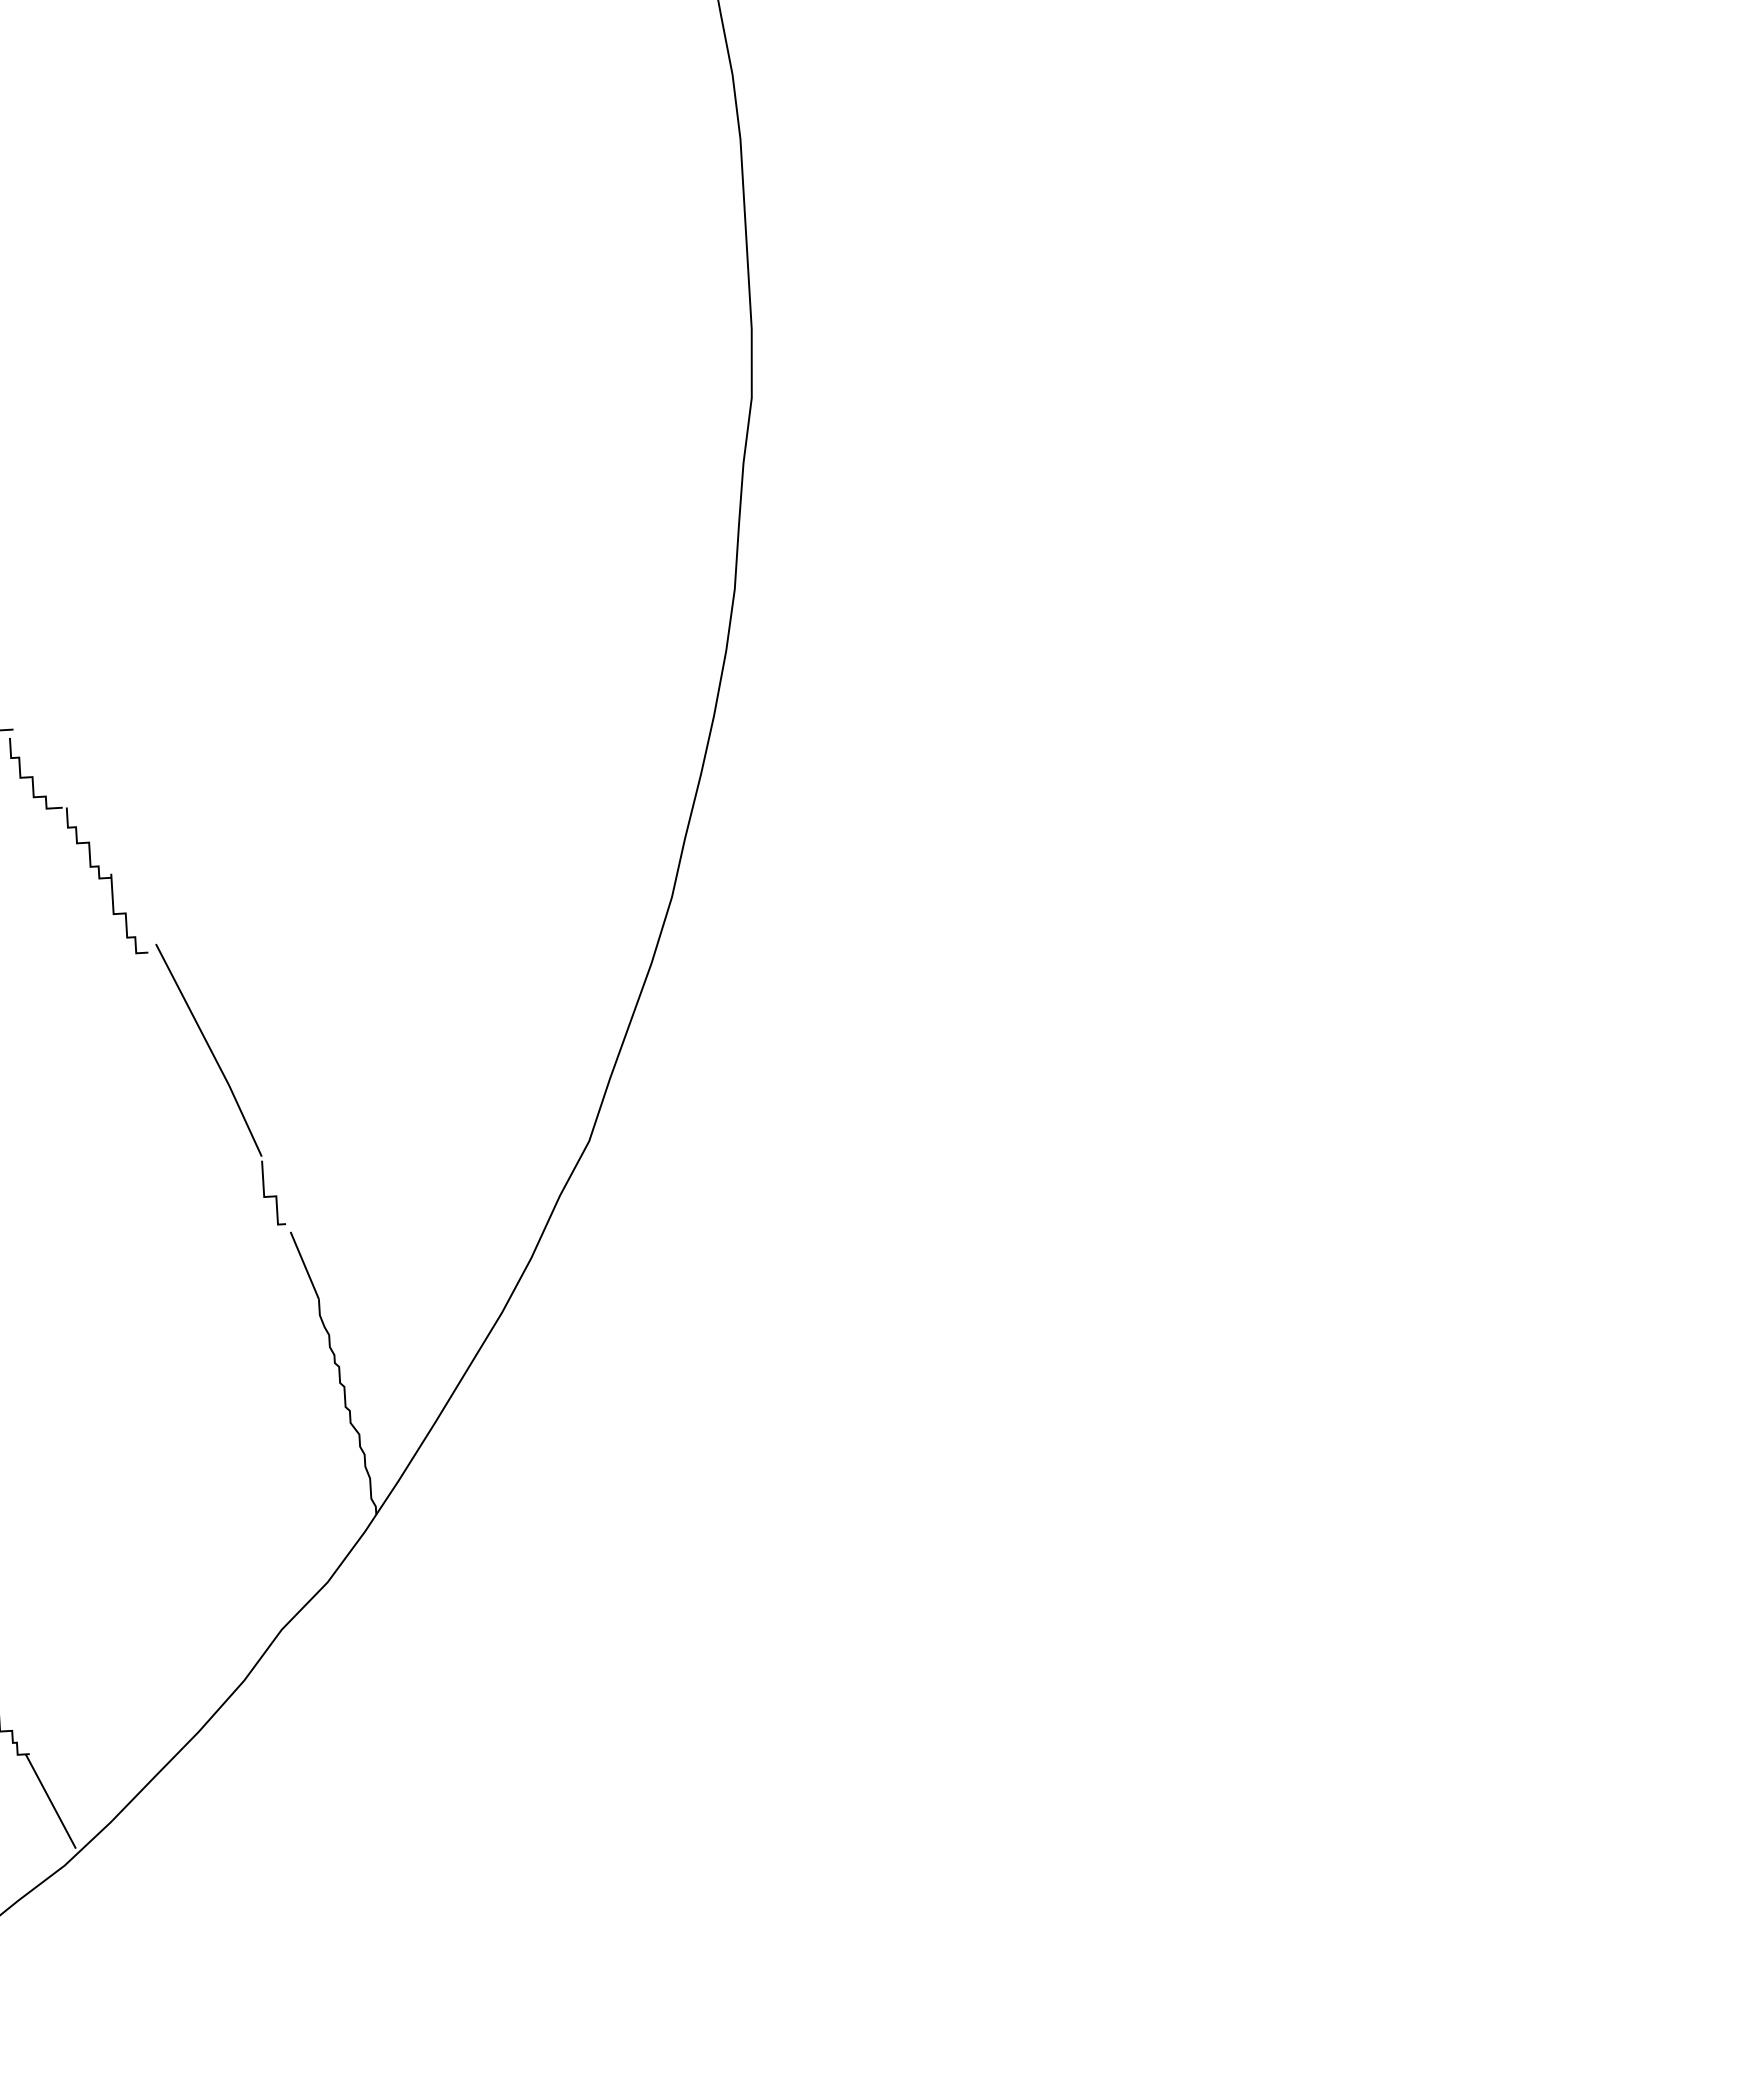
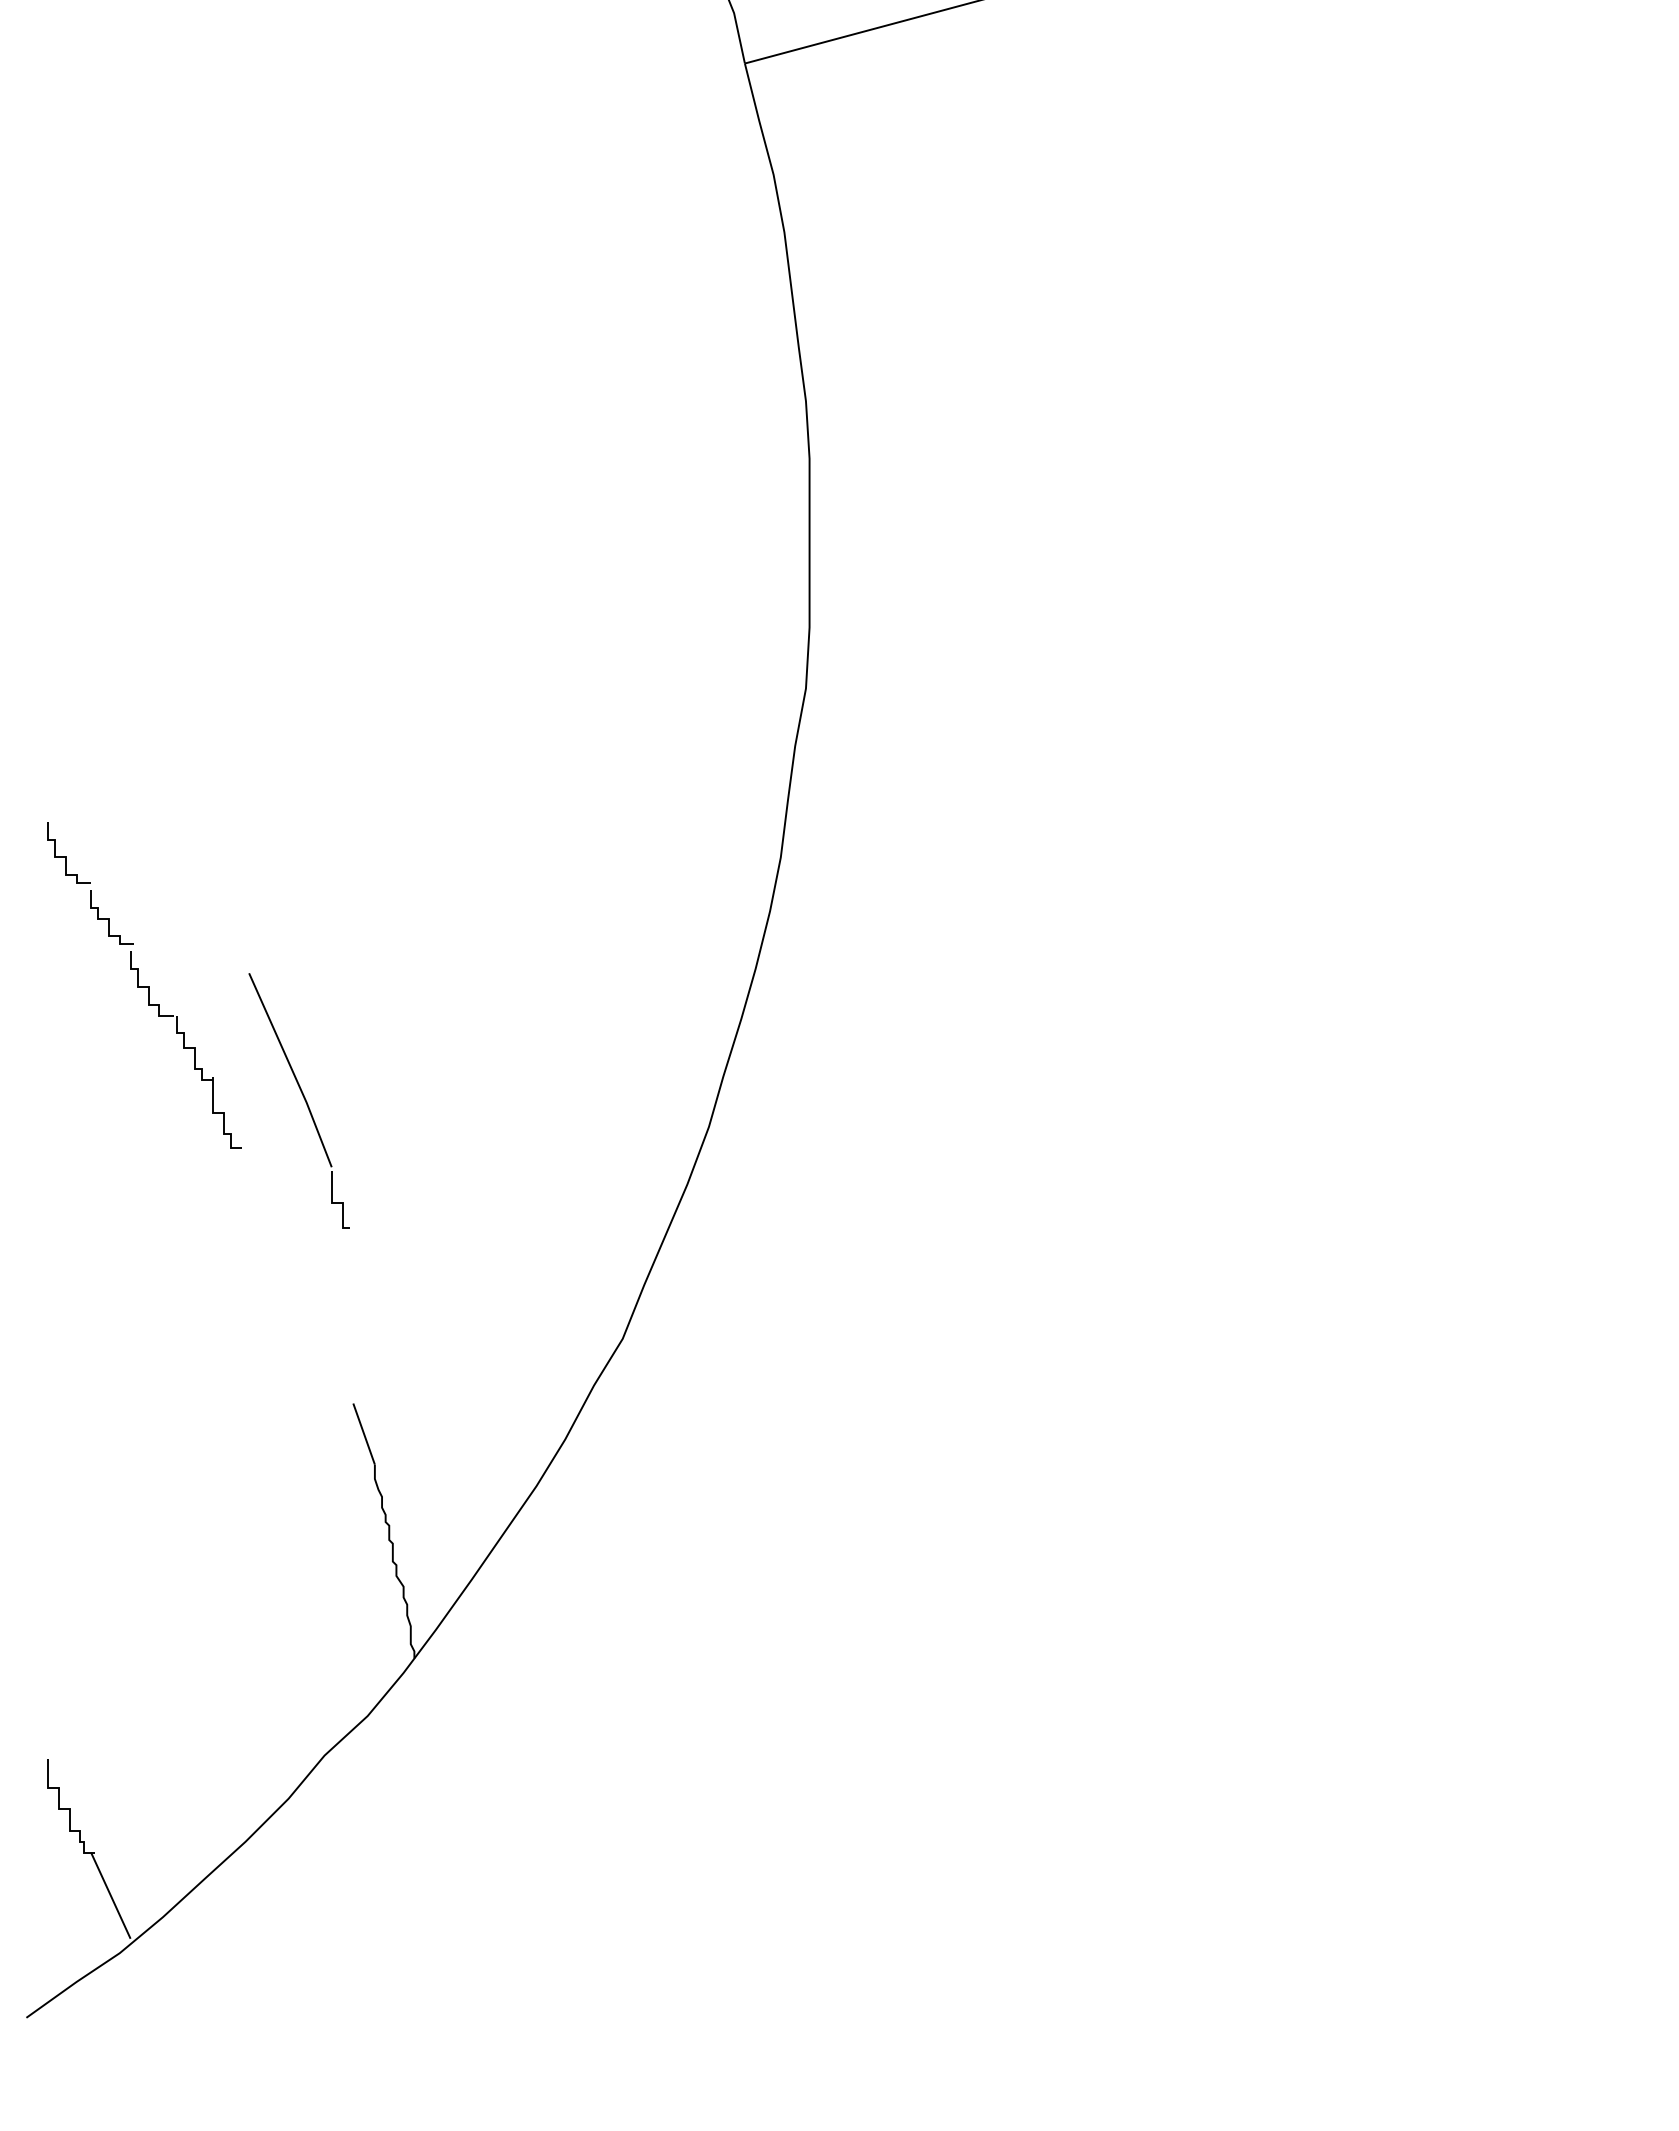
part: (219, 1083) -> (298, 1100), moved

